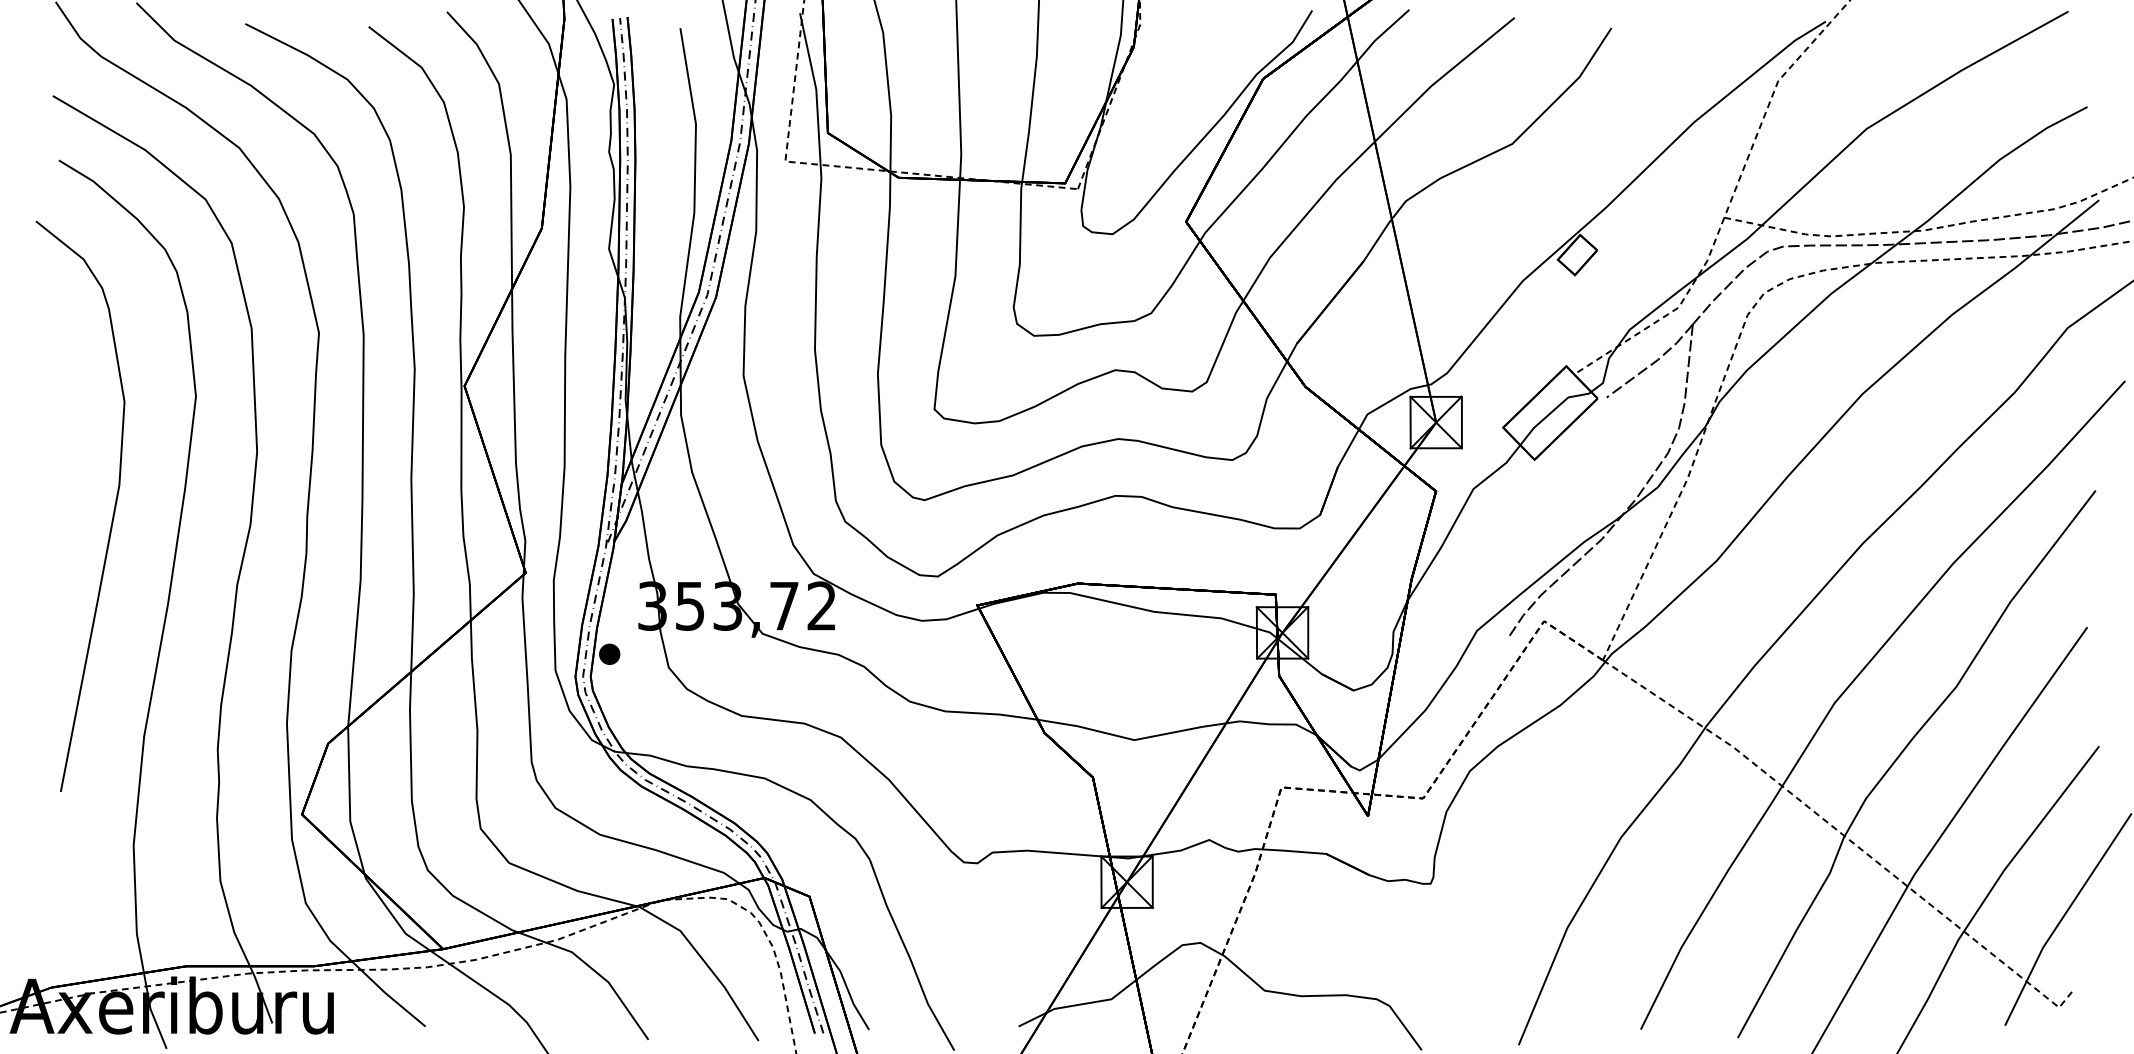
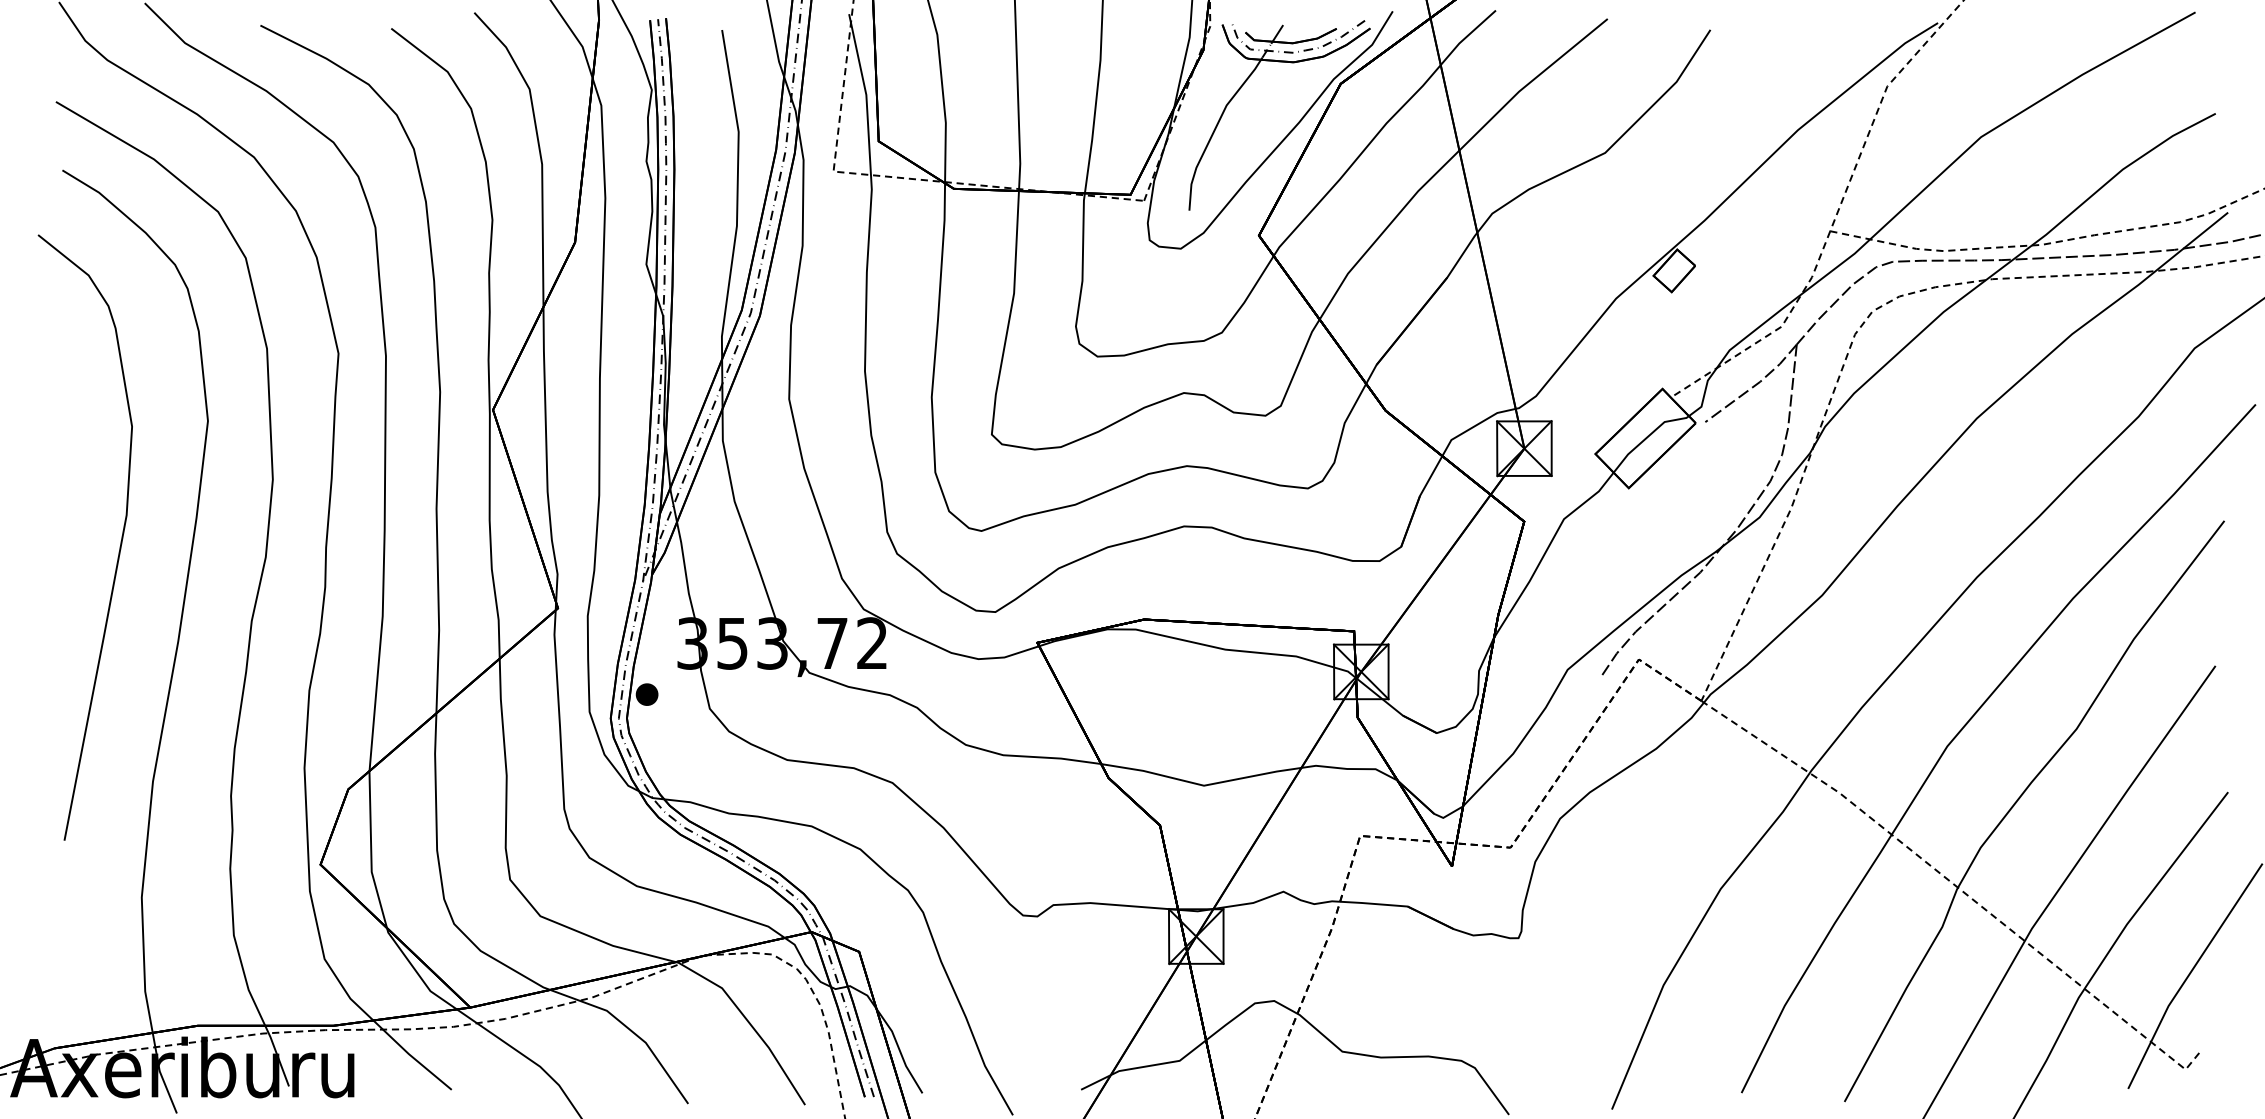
part: (1169, 83) -> (1241, 88), added

